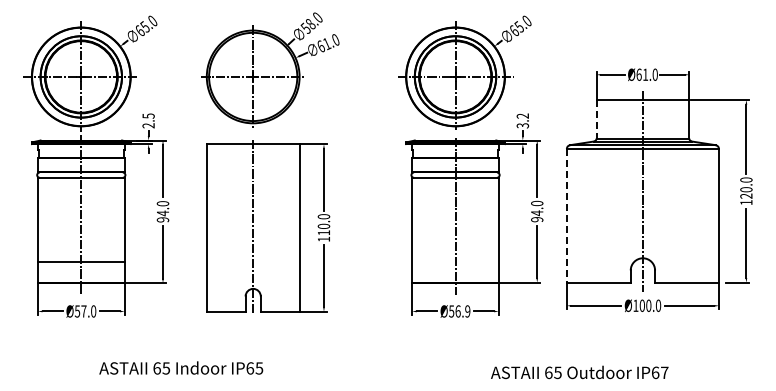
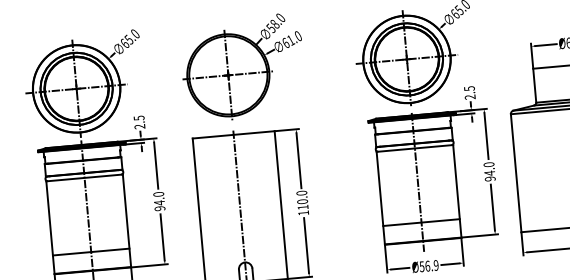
line: (596, 119) -> (534, 85), dashed -> solid
text: (522, 120) -> (469, 92), 3.2 -> 2.5
line: (566, 215) -> (515, 172), dashed -> solid
line: (455, 261) -> (421, 222), added

